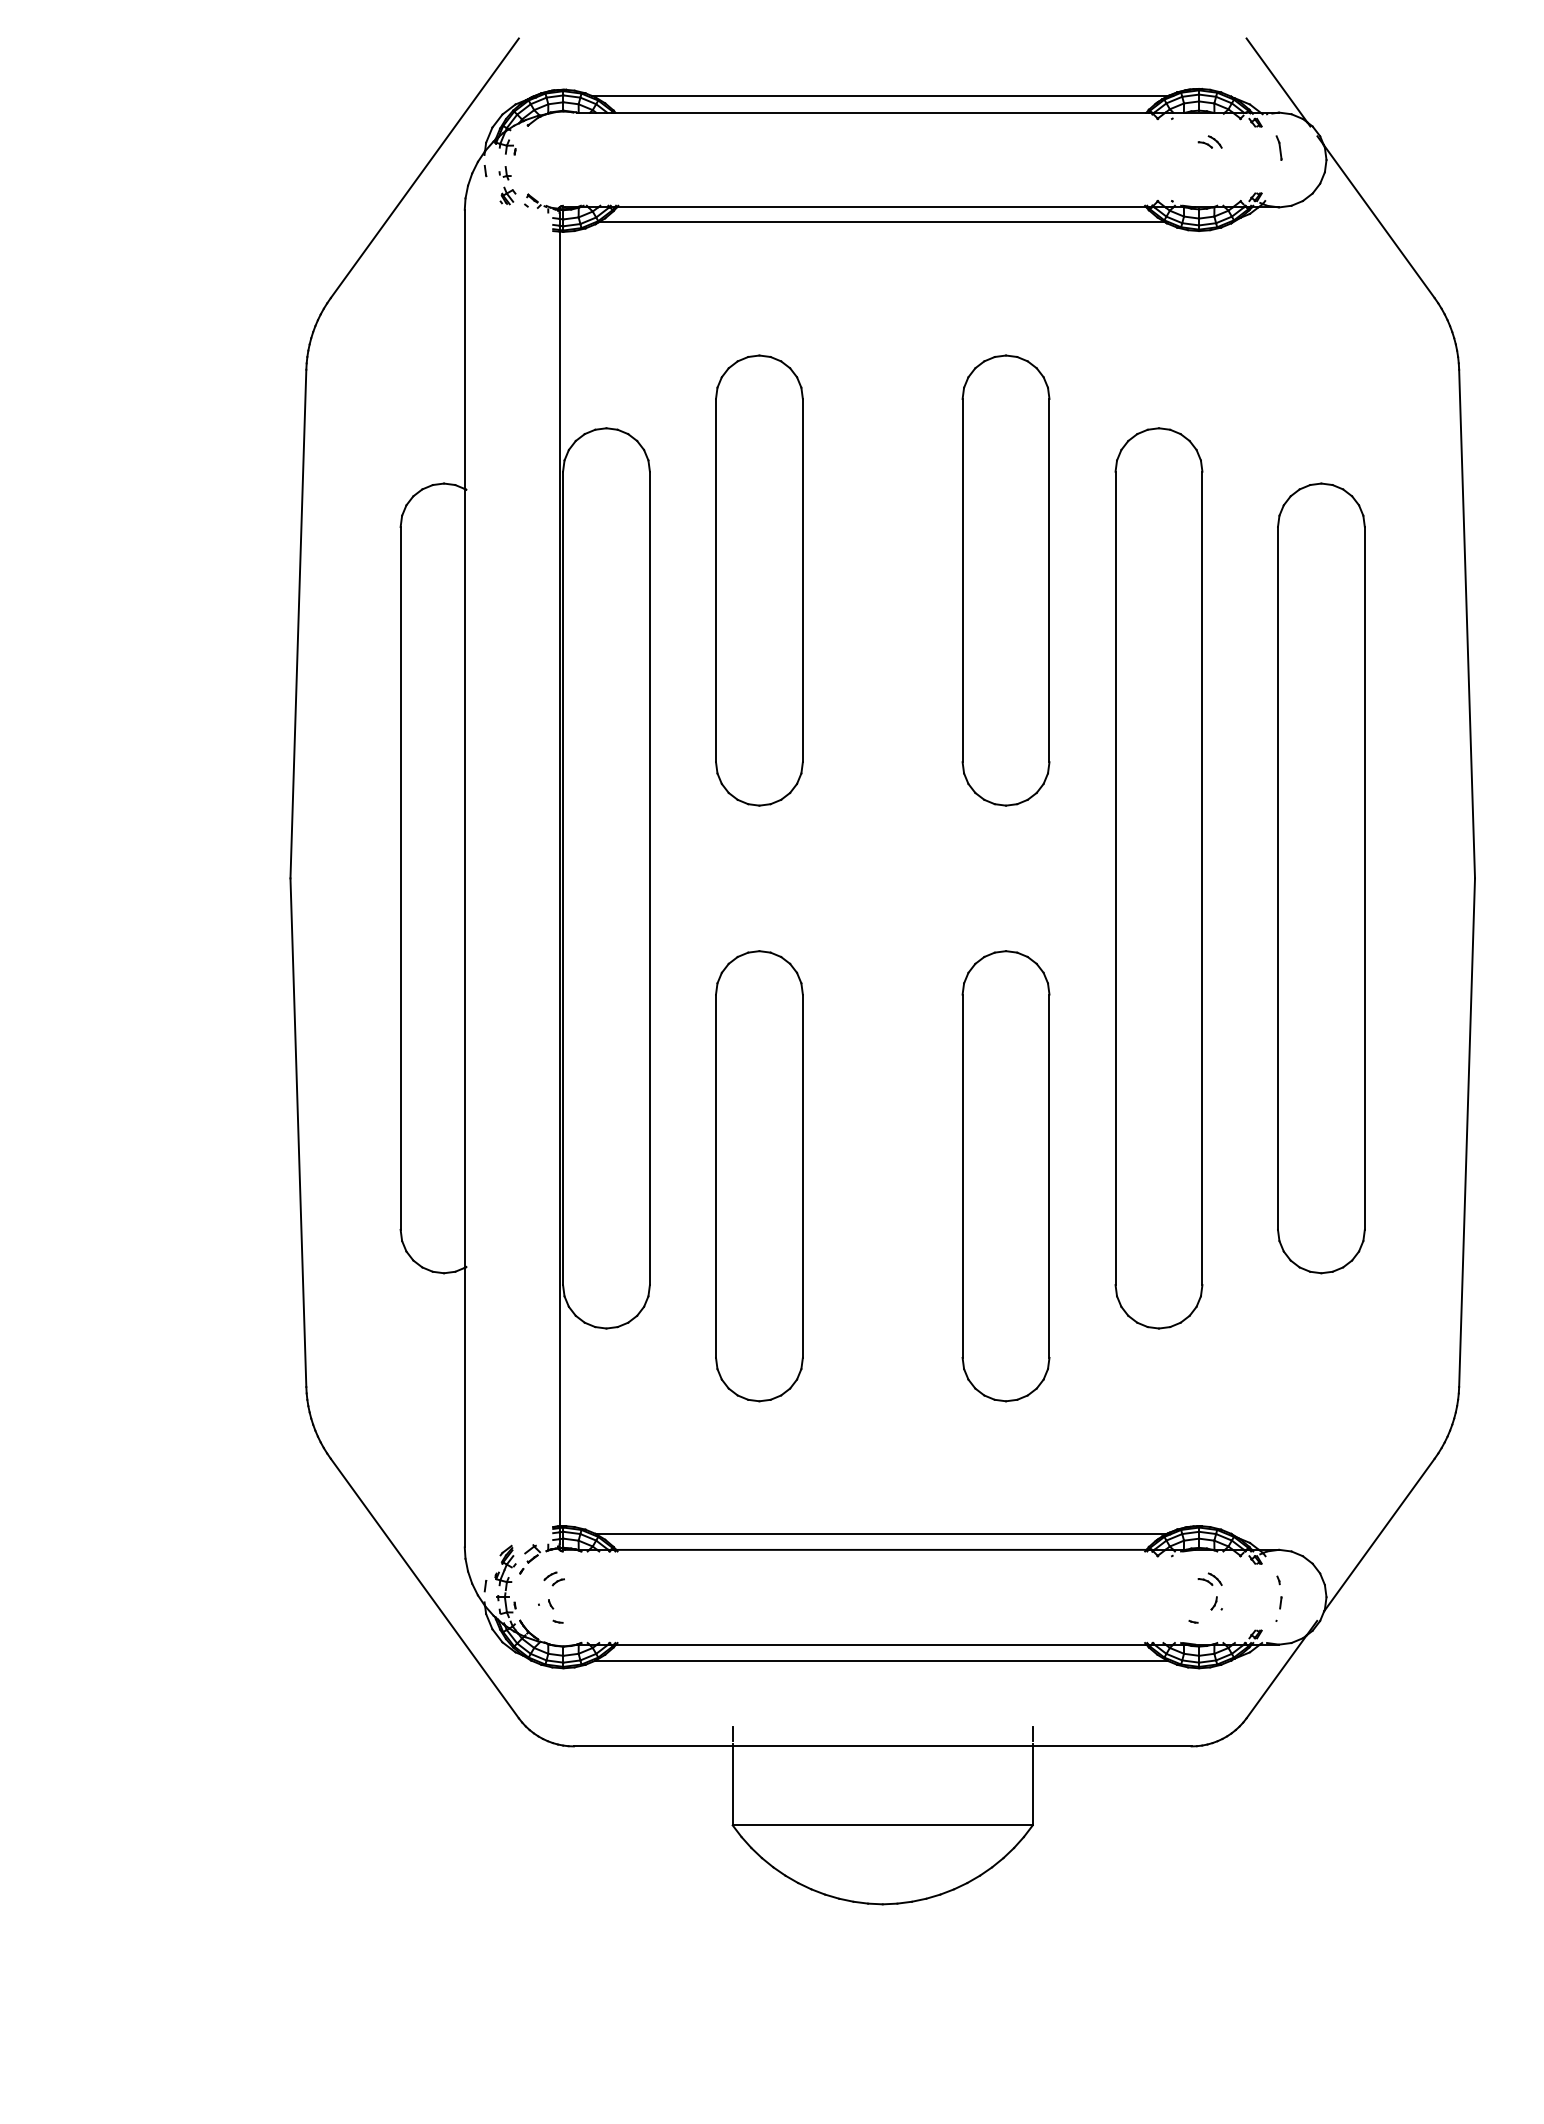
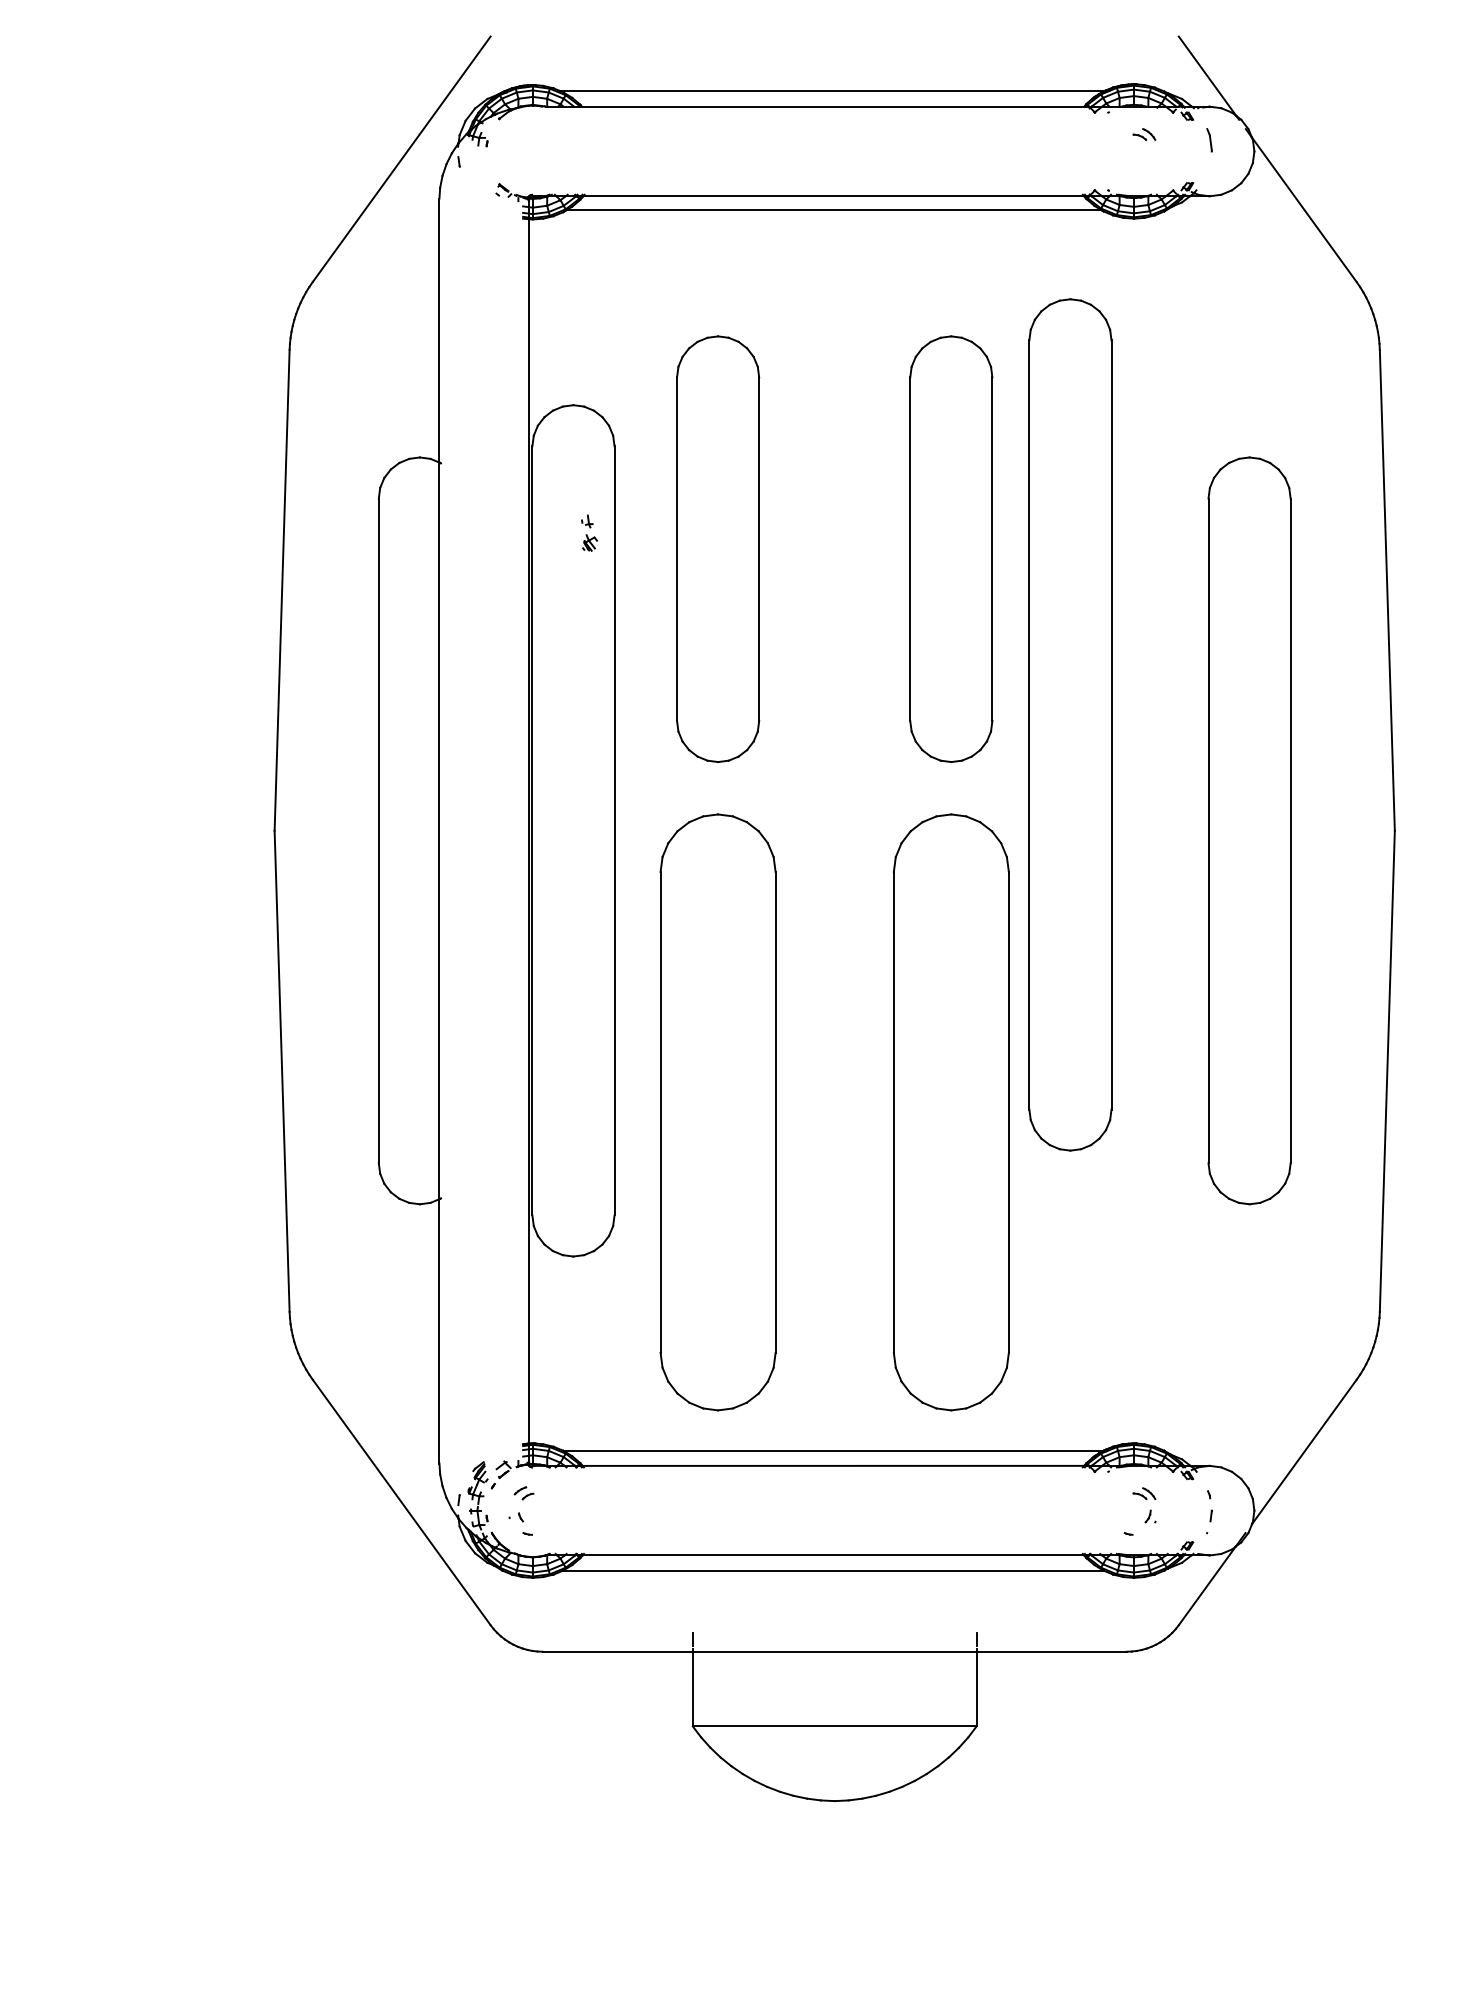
part: (507, 185) -> (589, 533), moved
part: (1158, 878) -> (1069, 725), moved
part: (759, 1176) -> (718, 1112), size x1.4
part: (1005, 1176) -> (950, 1112), size x1.4

